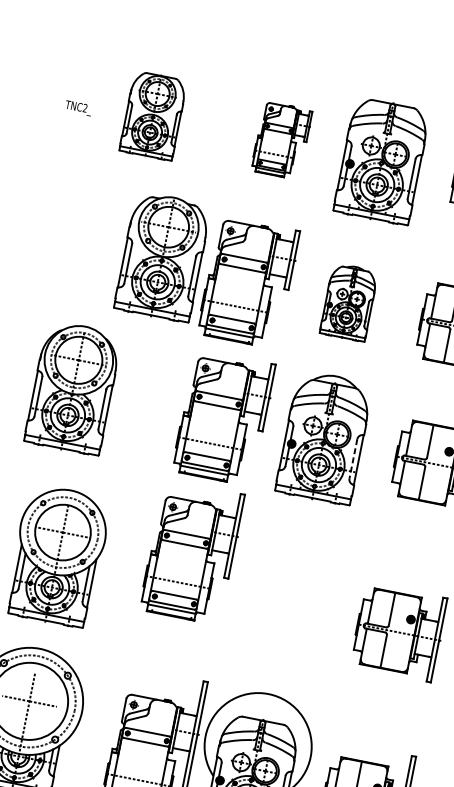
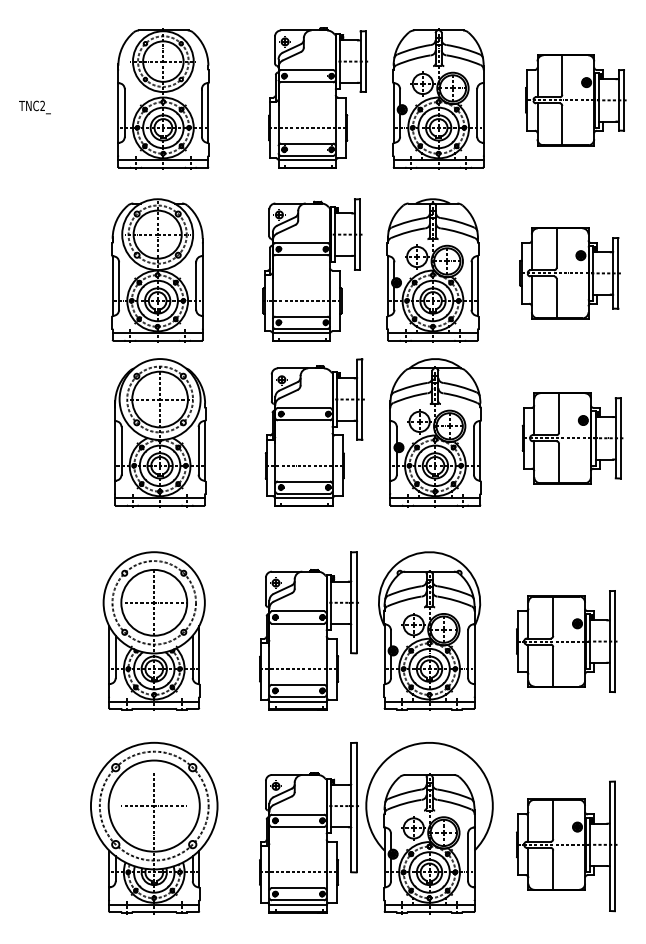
text: (78, 108) -> (34, 107), moved
part: (153, 115) -> (163, 98), size x1.43
part: (282, 140) -> (318, 97), size x1.67
part: (162, 256) -> (157, 270), moved
part: (348, 302) -> (432, 270), size x1.67
part: (73, 387) -> (160, 432), moved
line: (353, 458) -> (473, 450), dashed -> solid
part: (192, 551) -> (308, 630), moved
part: (286, 600) -> (429, 630), added

